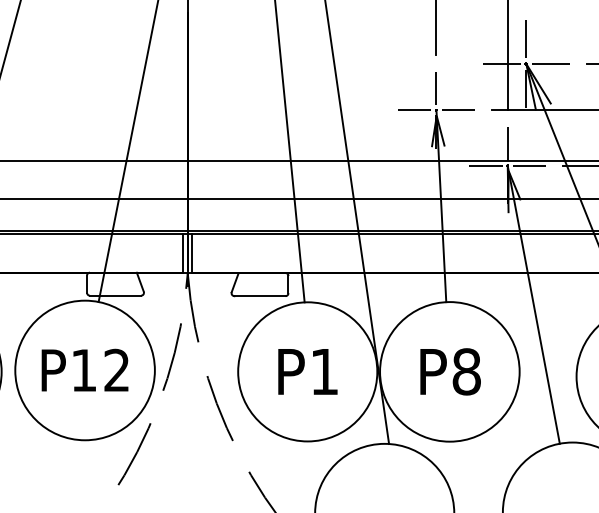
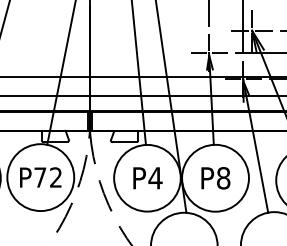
text: (84, 370) -> (40, 177), P12 -> P72
text: (324, 372) -> (155, 178), P1 -> P4

